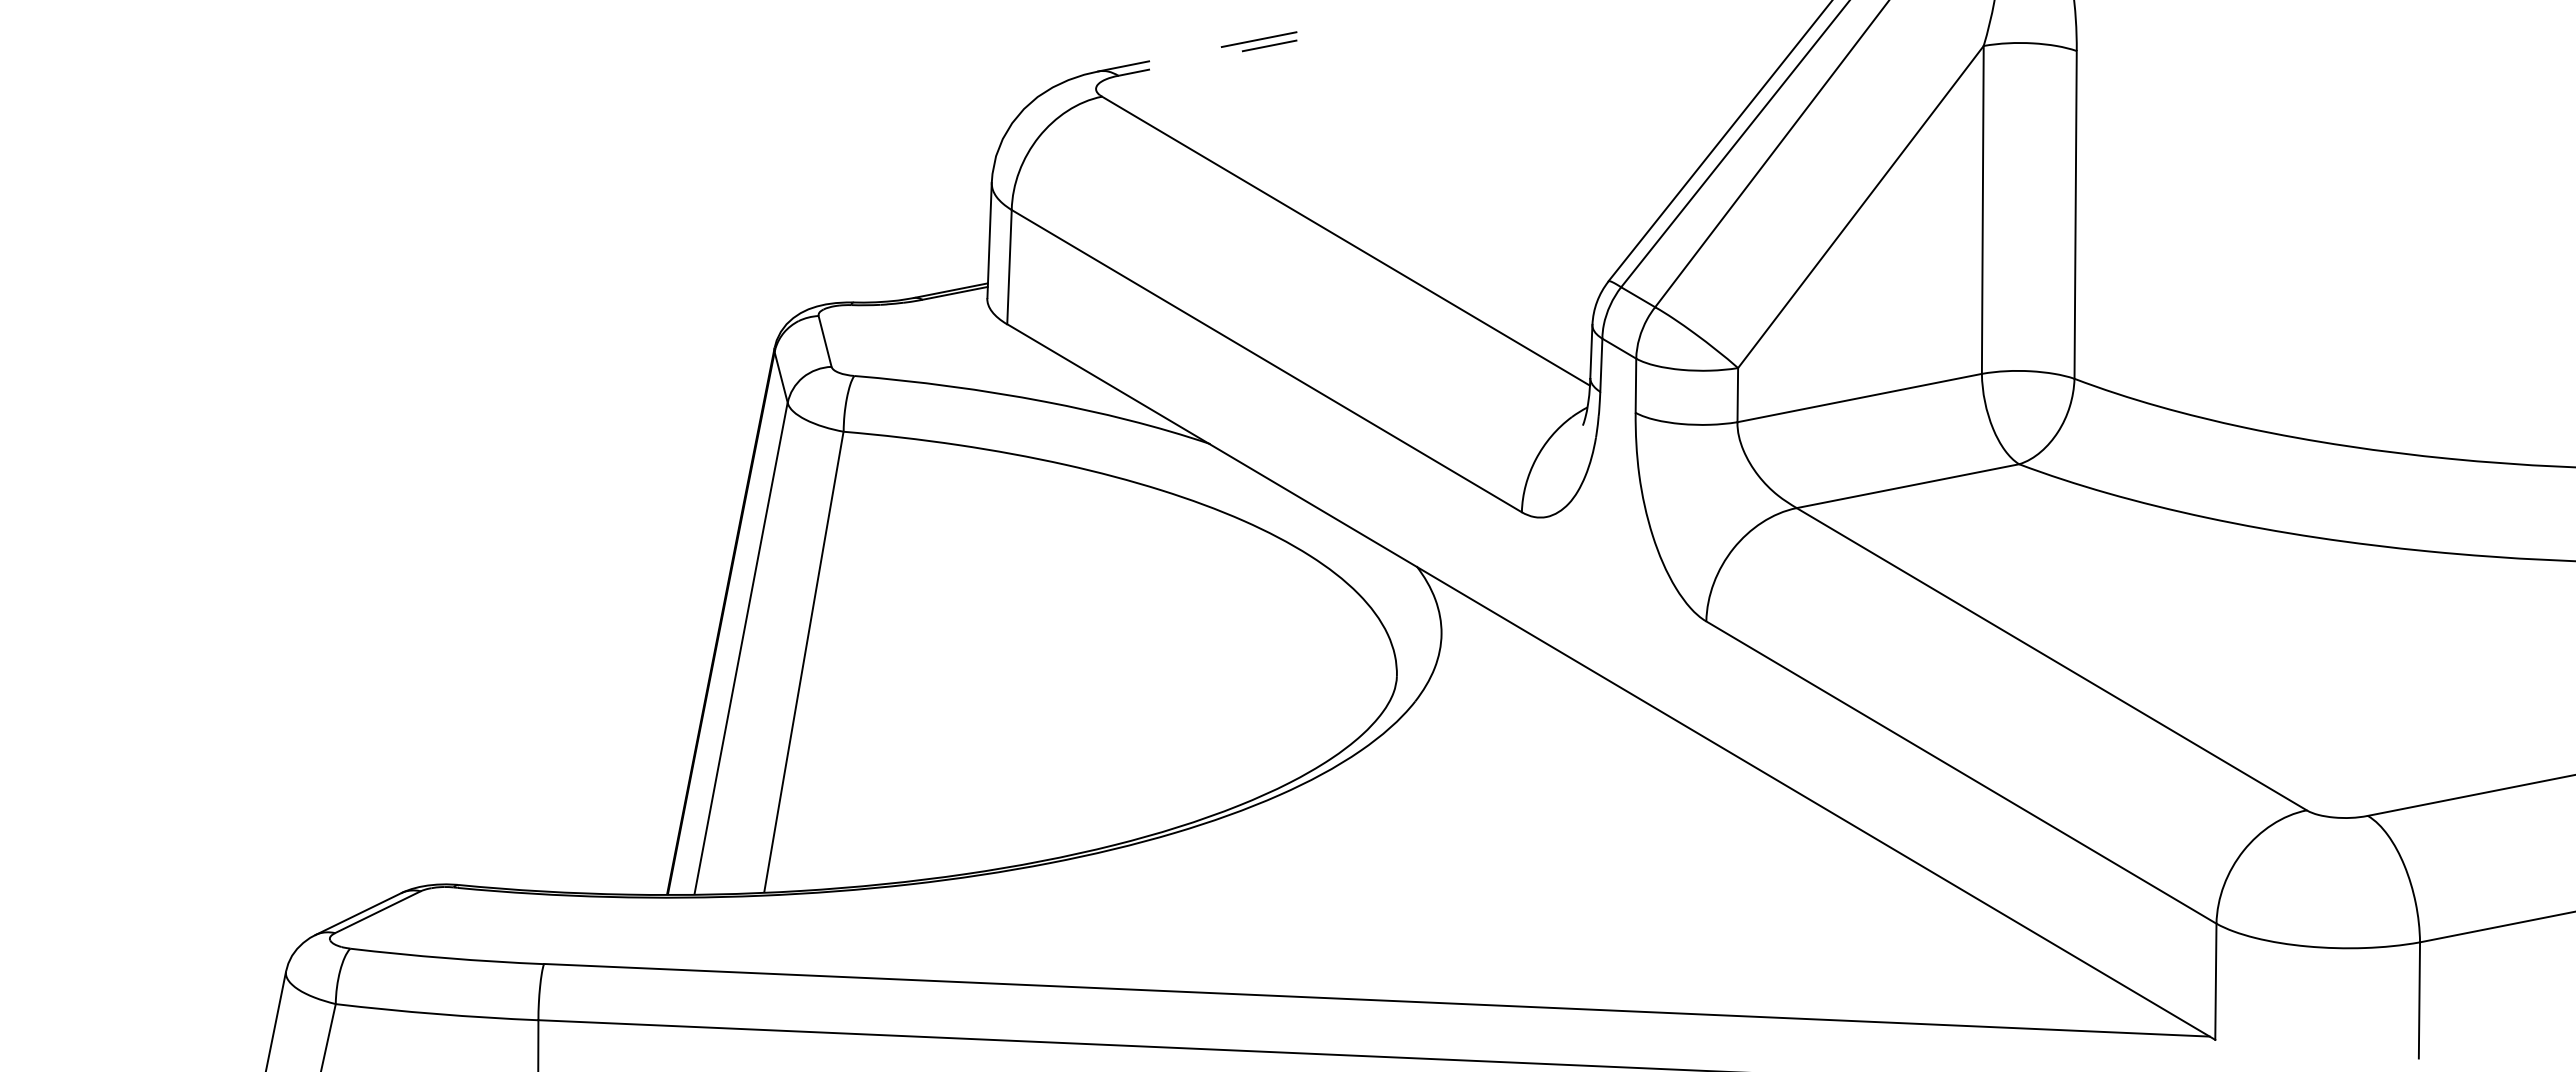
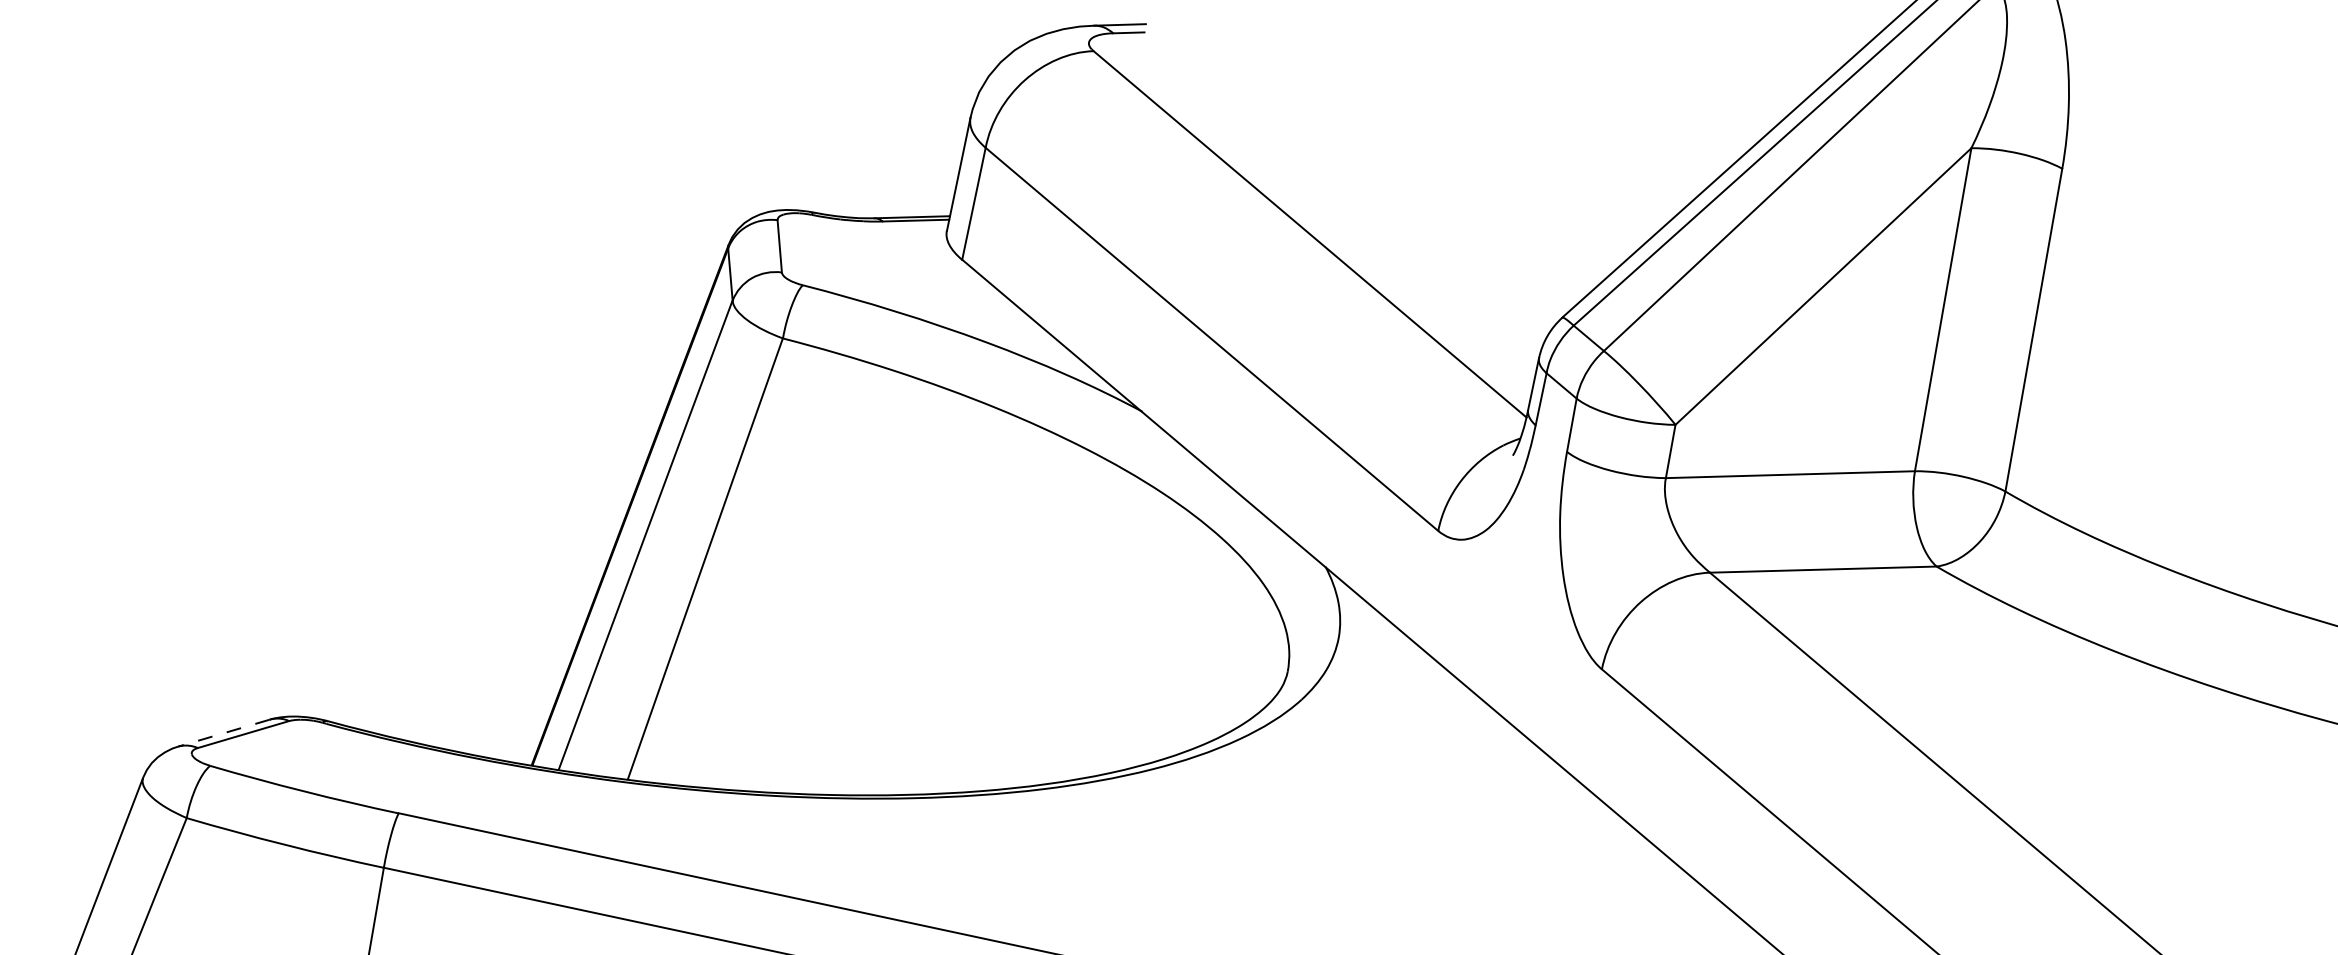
line: (1258, 39) -> (1257, 20), removed
line: (1269, 45) -> (1267, 28), removed
line: (358, 914) -> (224, 733), solid -> dashed

